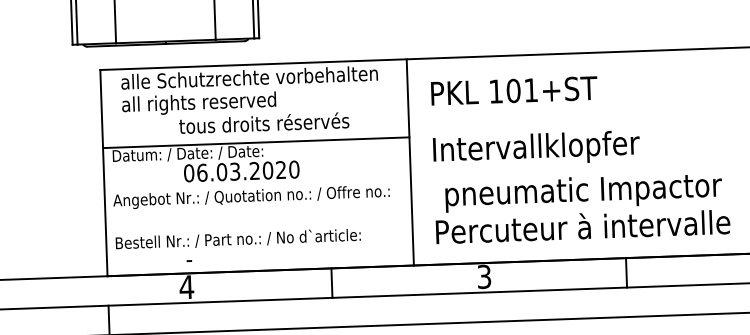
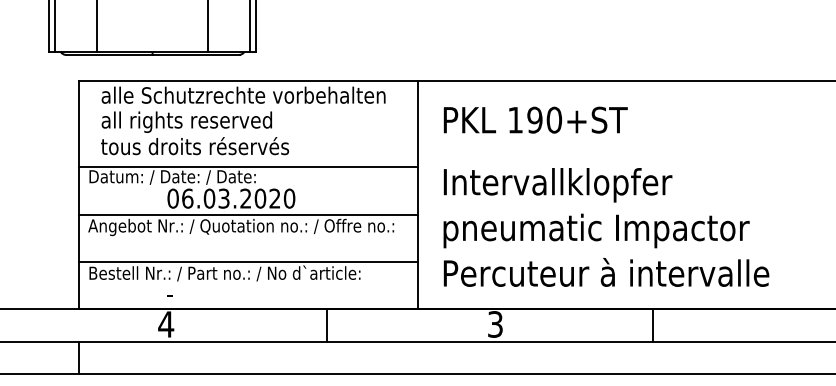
text: (522, 90) -> (544, 119), 101+ST -> 190+ST
text: (264, 123) -> (195, 146), moved
line: (257, 185) -> (248, 214), added
text: (583, 191) -> (596, 230), moved
line: (259, 227) -> (248, 261), added

